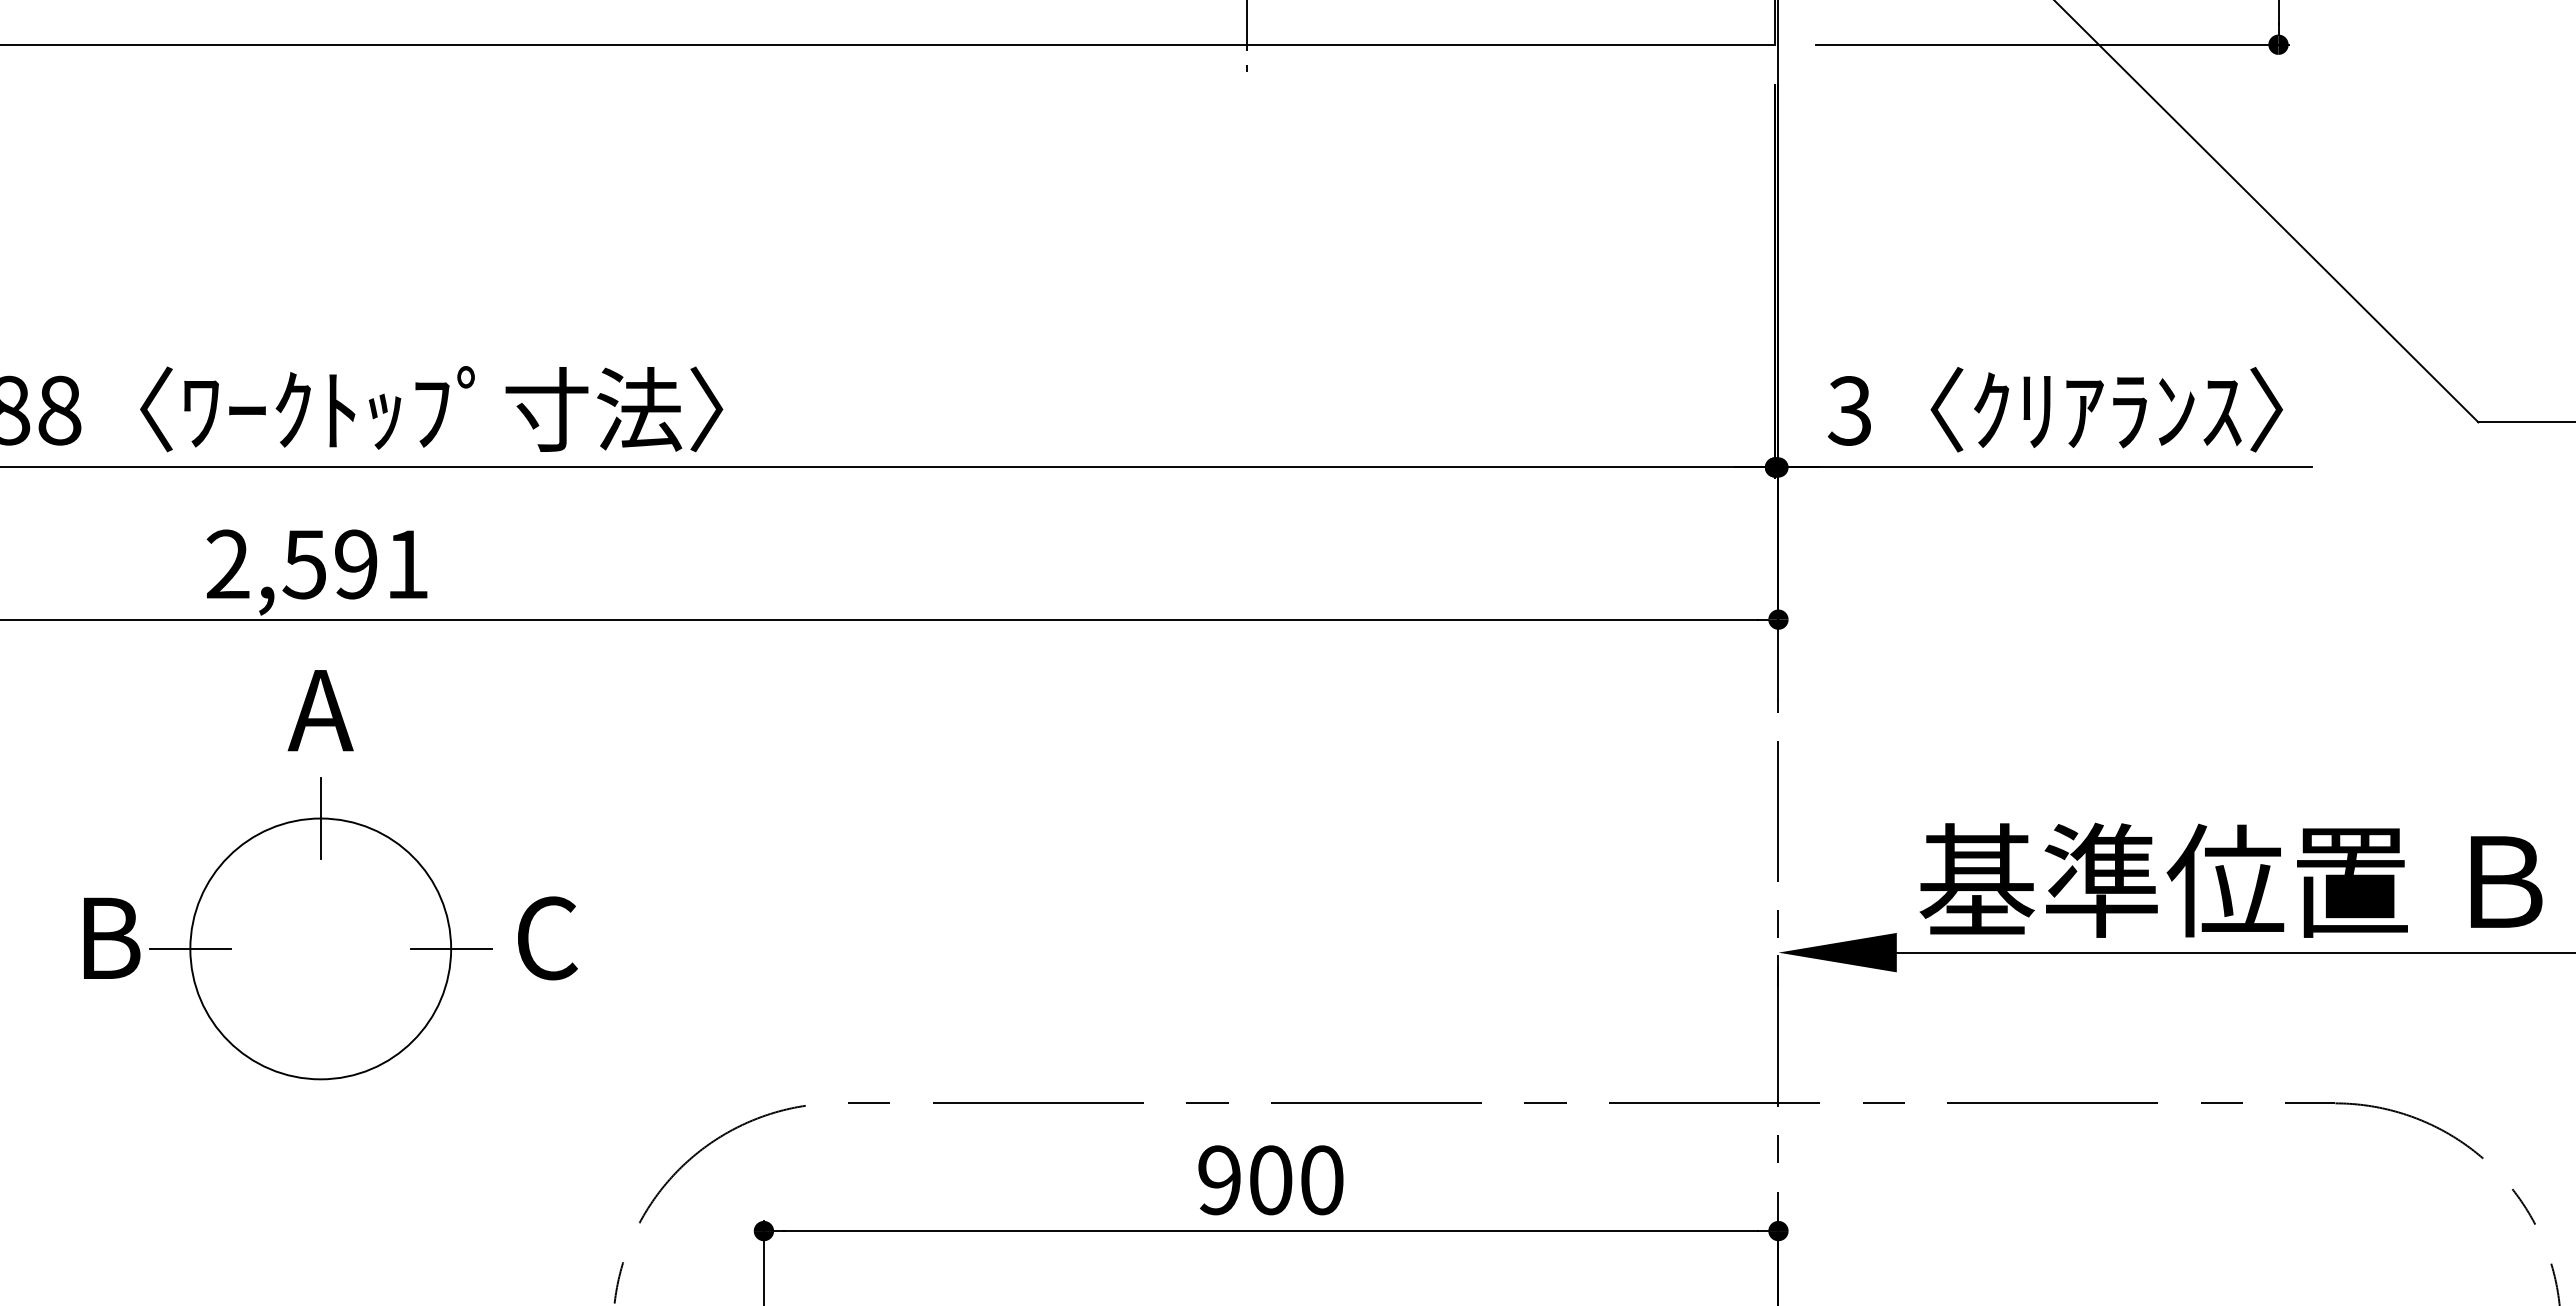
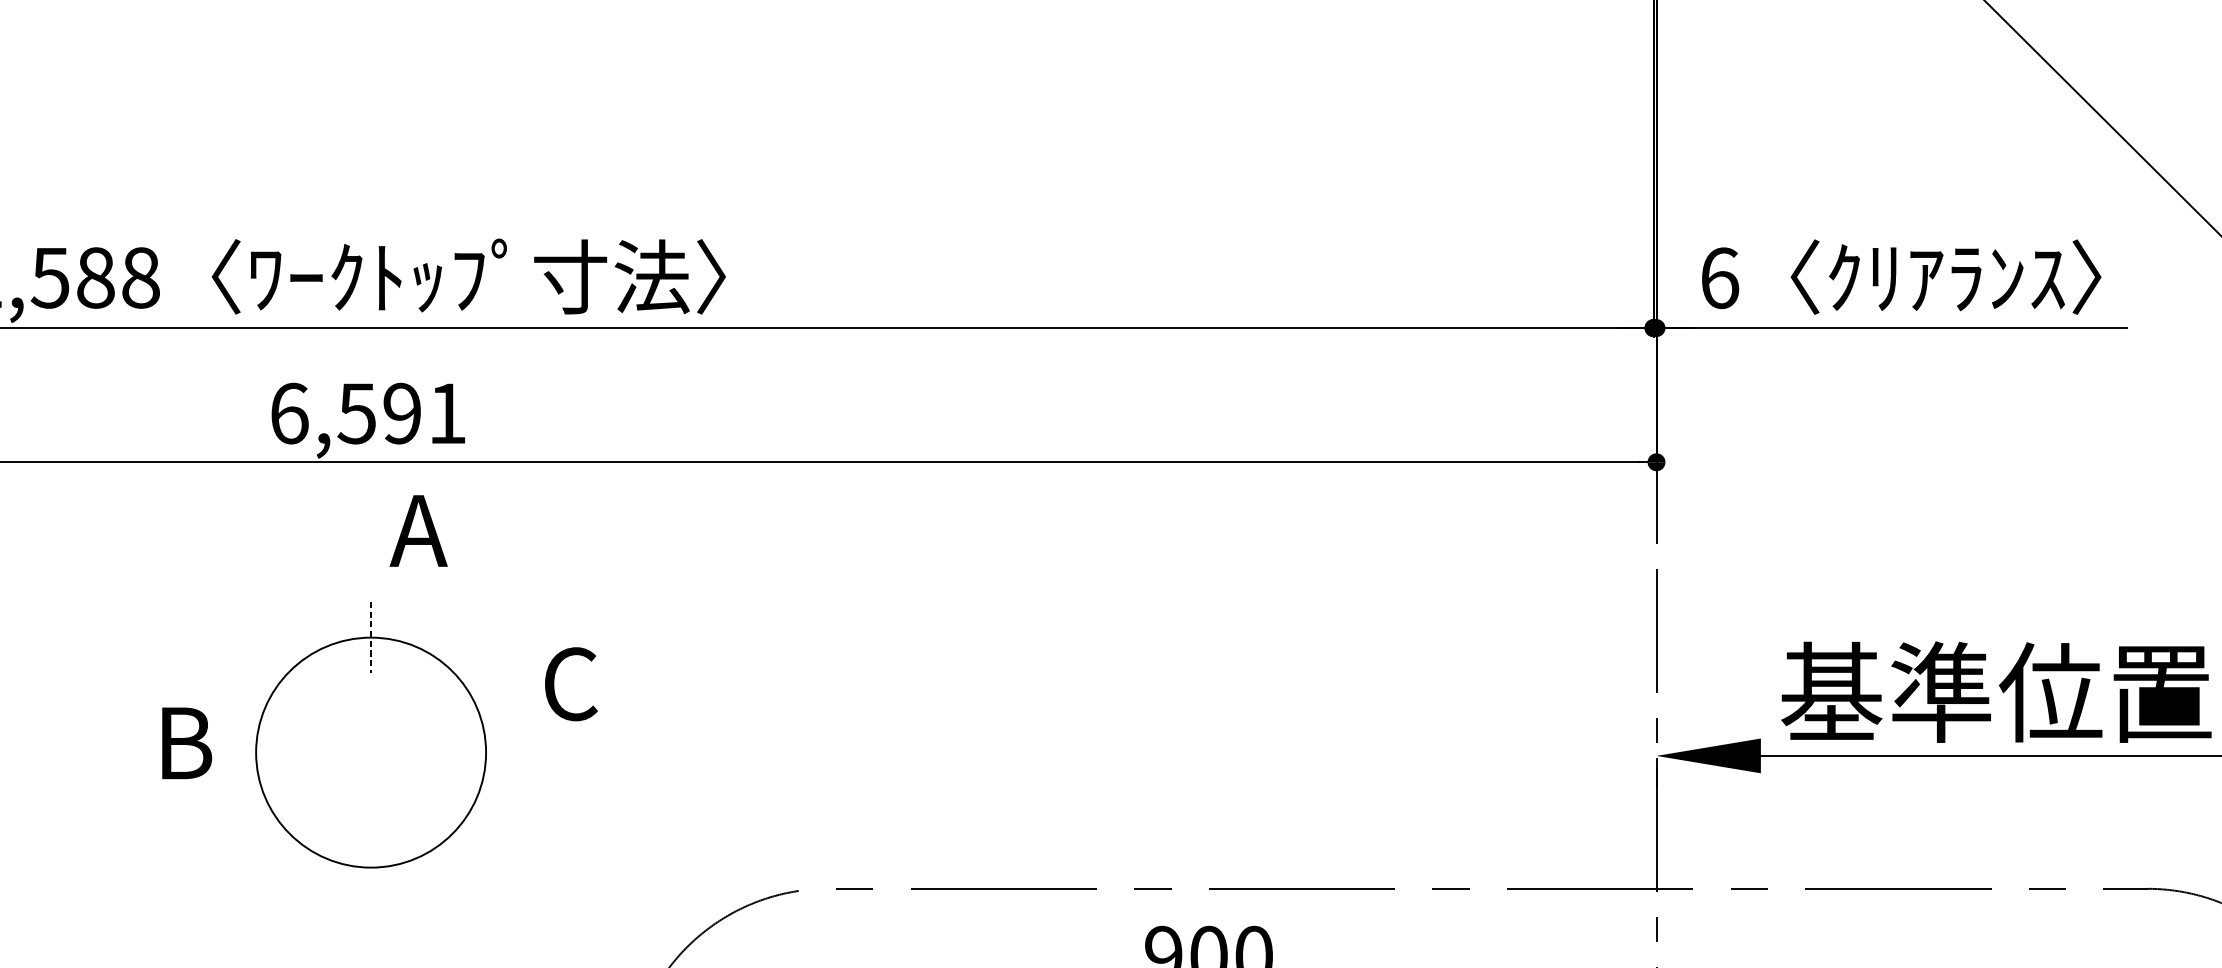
text: (1849, 410) -> (1719, 277), 3 -> 6
text: (227, 564) -> (288, 413), 2,591 -> 6,591
text: (320, 710) -> (418, 530), moved
line: (320, 818) -> (370, 637), solid -> dashed
text: (547, 938) -> (571, 684), moved
line: (189, 948) -> (255, 752), removed
line: (450, 948) -> (485, 752), removed

